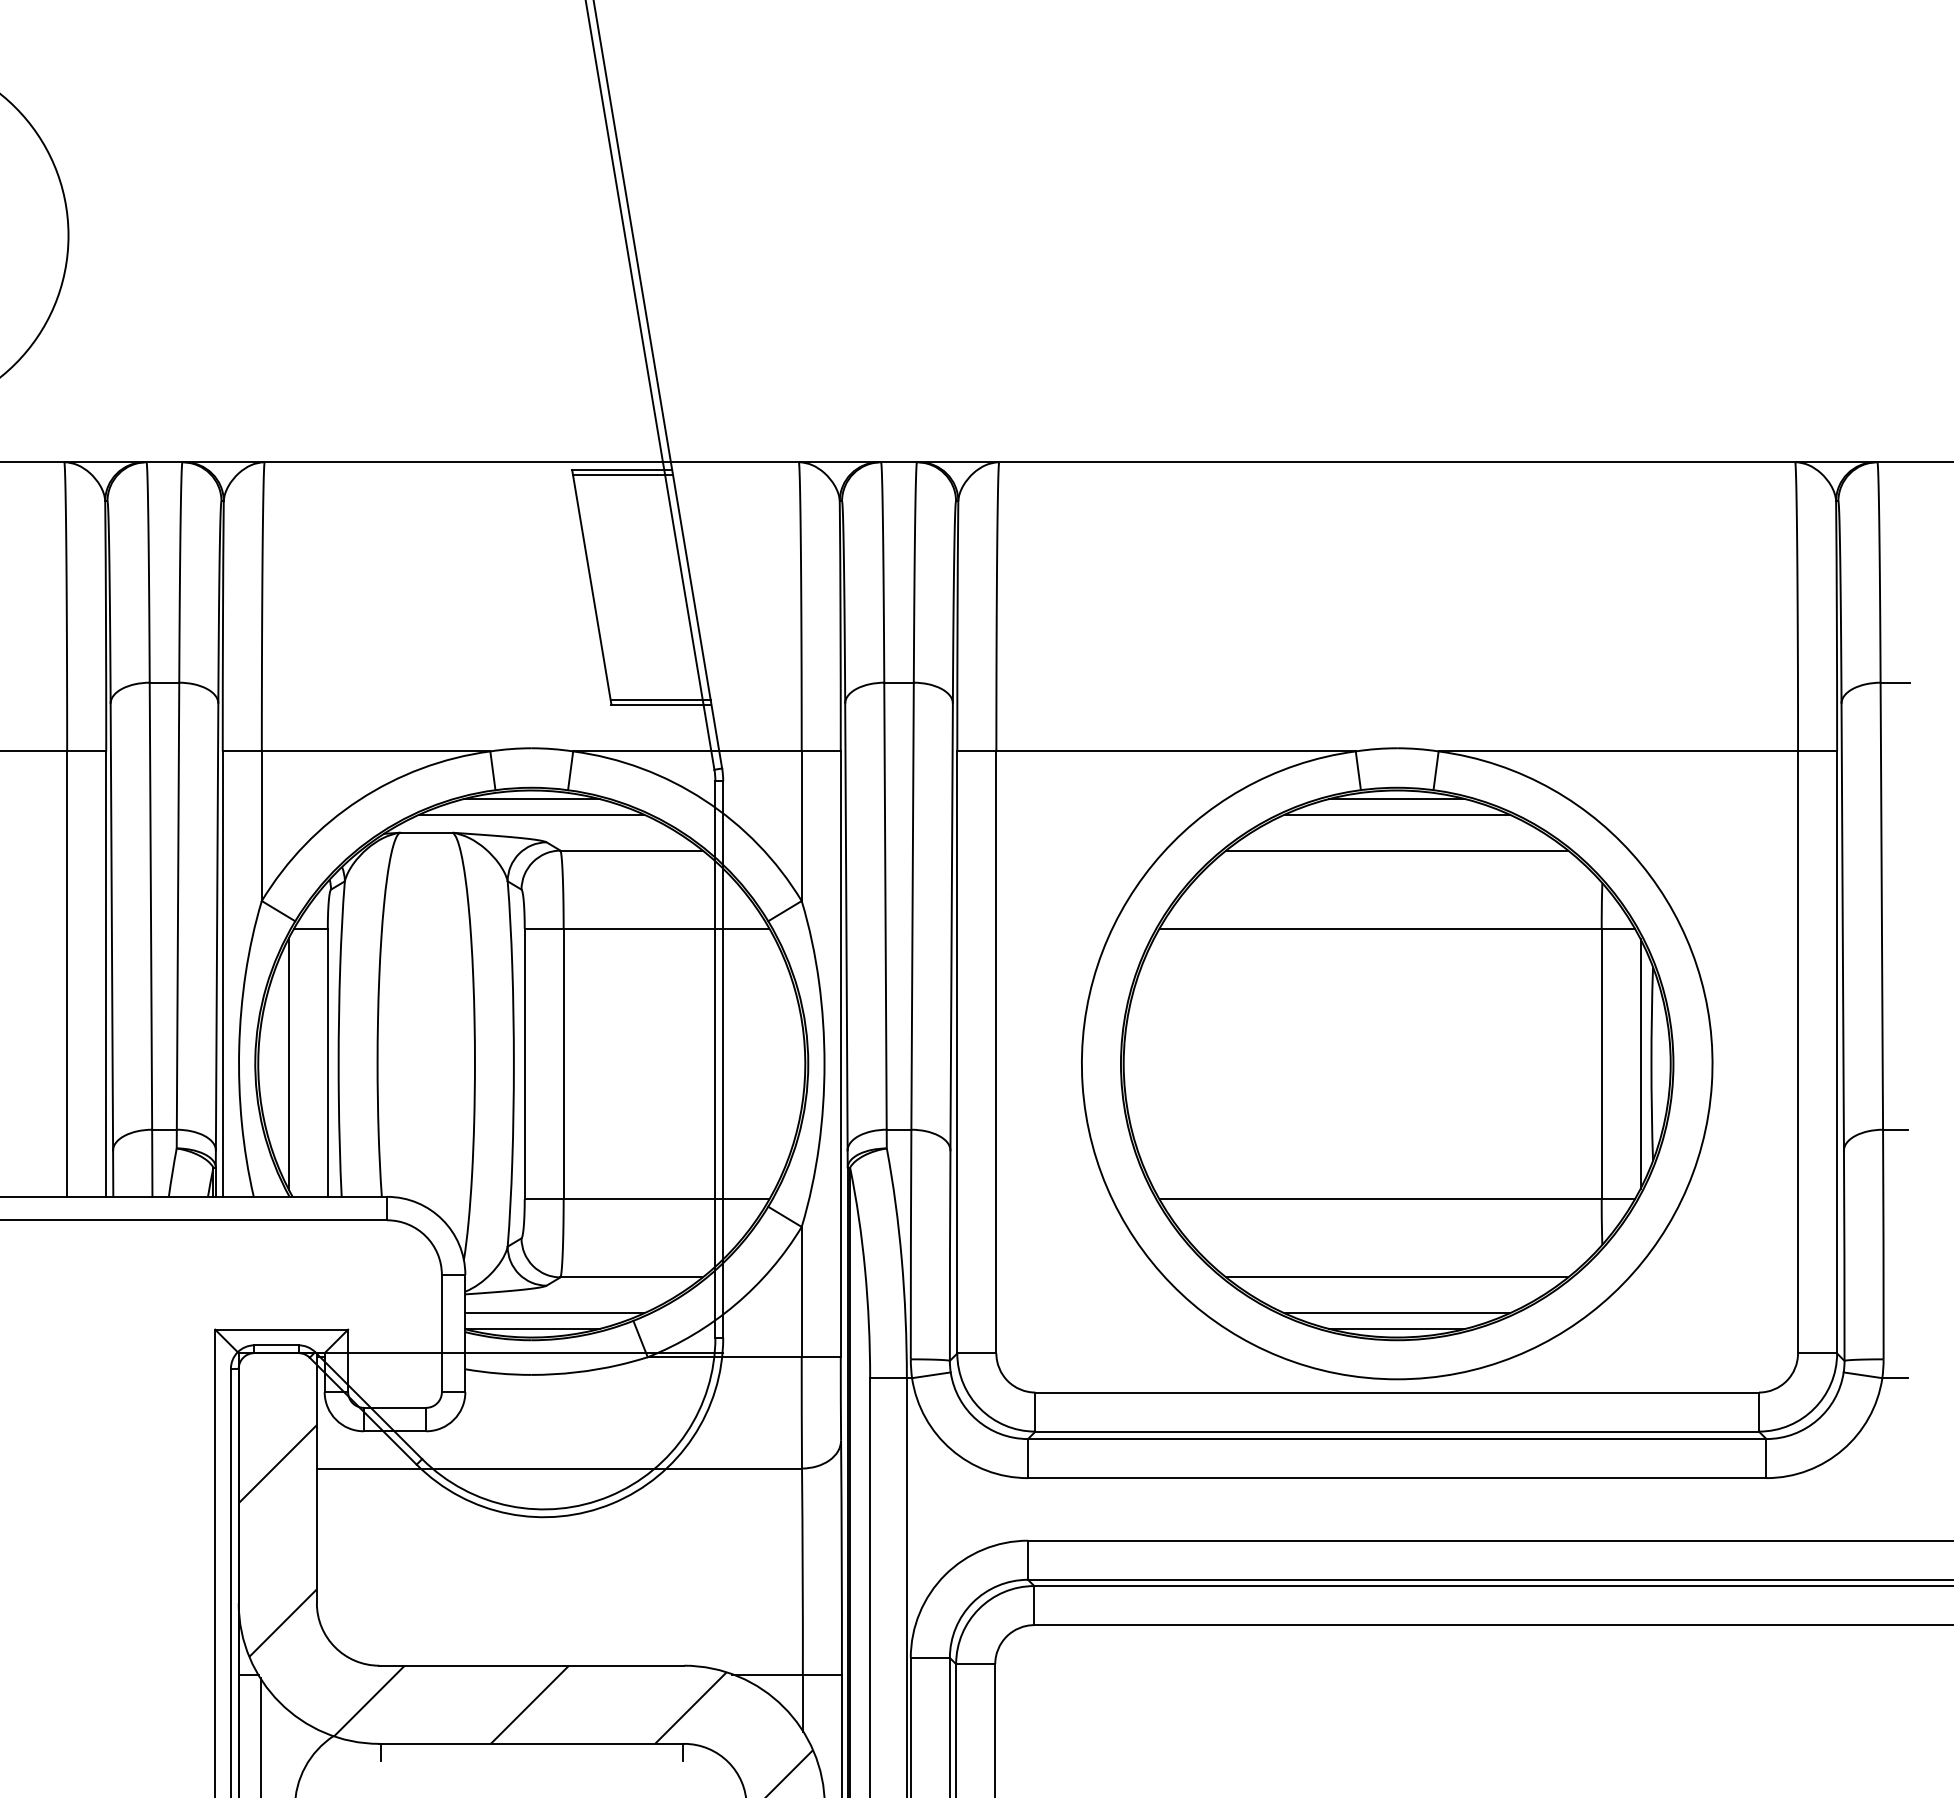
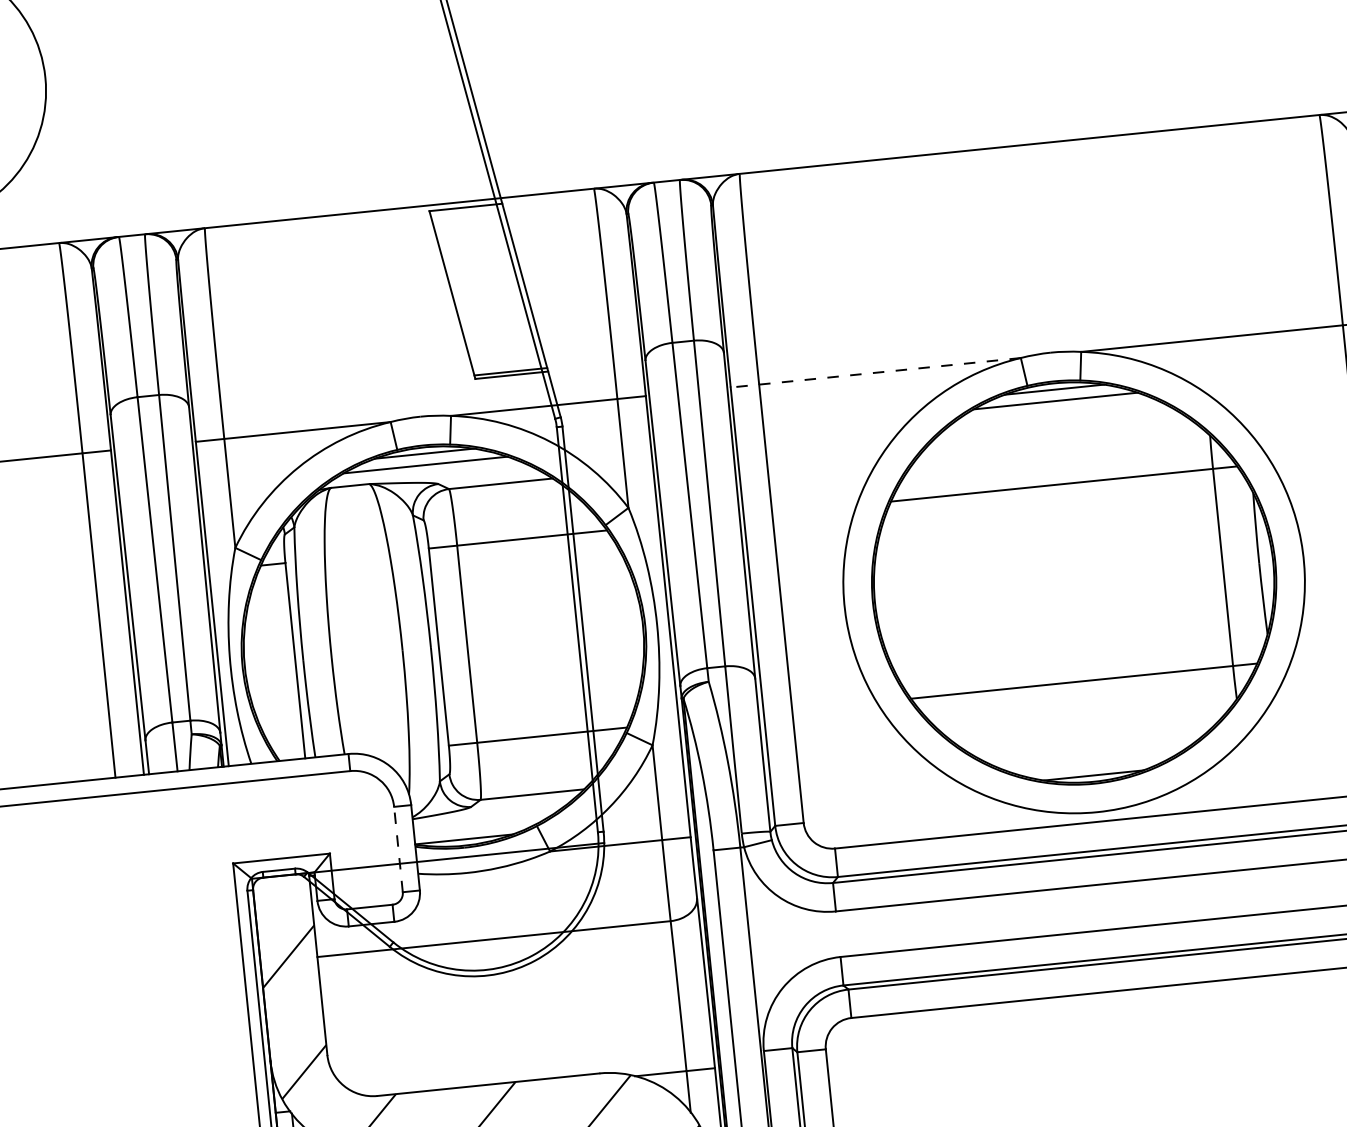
line: (623, 475) -> (467, 211), removed
line: (1156, 751) -> (875, 372), solid -> dashed
line: (1397, 850) -> (1058, 427), removed
line: (288, 1063) -> (266, 664), removed
line: (1640, 1063) -> (1251, 564), removed
line: (1397, 1277) -> (1090, 738), removed
line: (554, 1313) -> (478, 826), removed
line: (1396, 1313) -> (1092, 764), removed
line: (441, 1333) -> (398, 849), solid -> dashed

